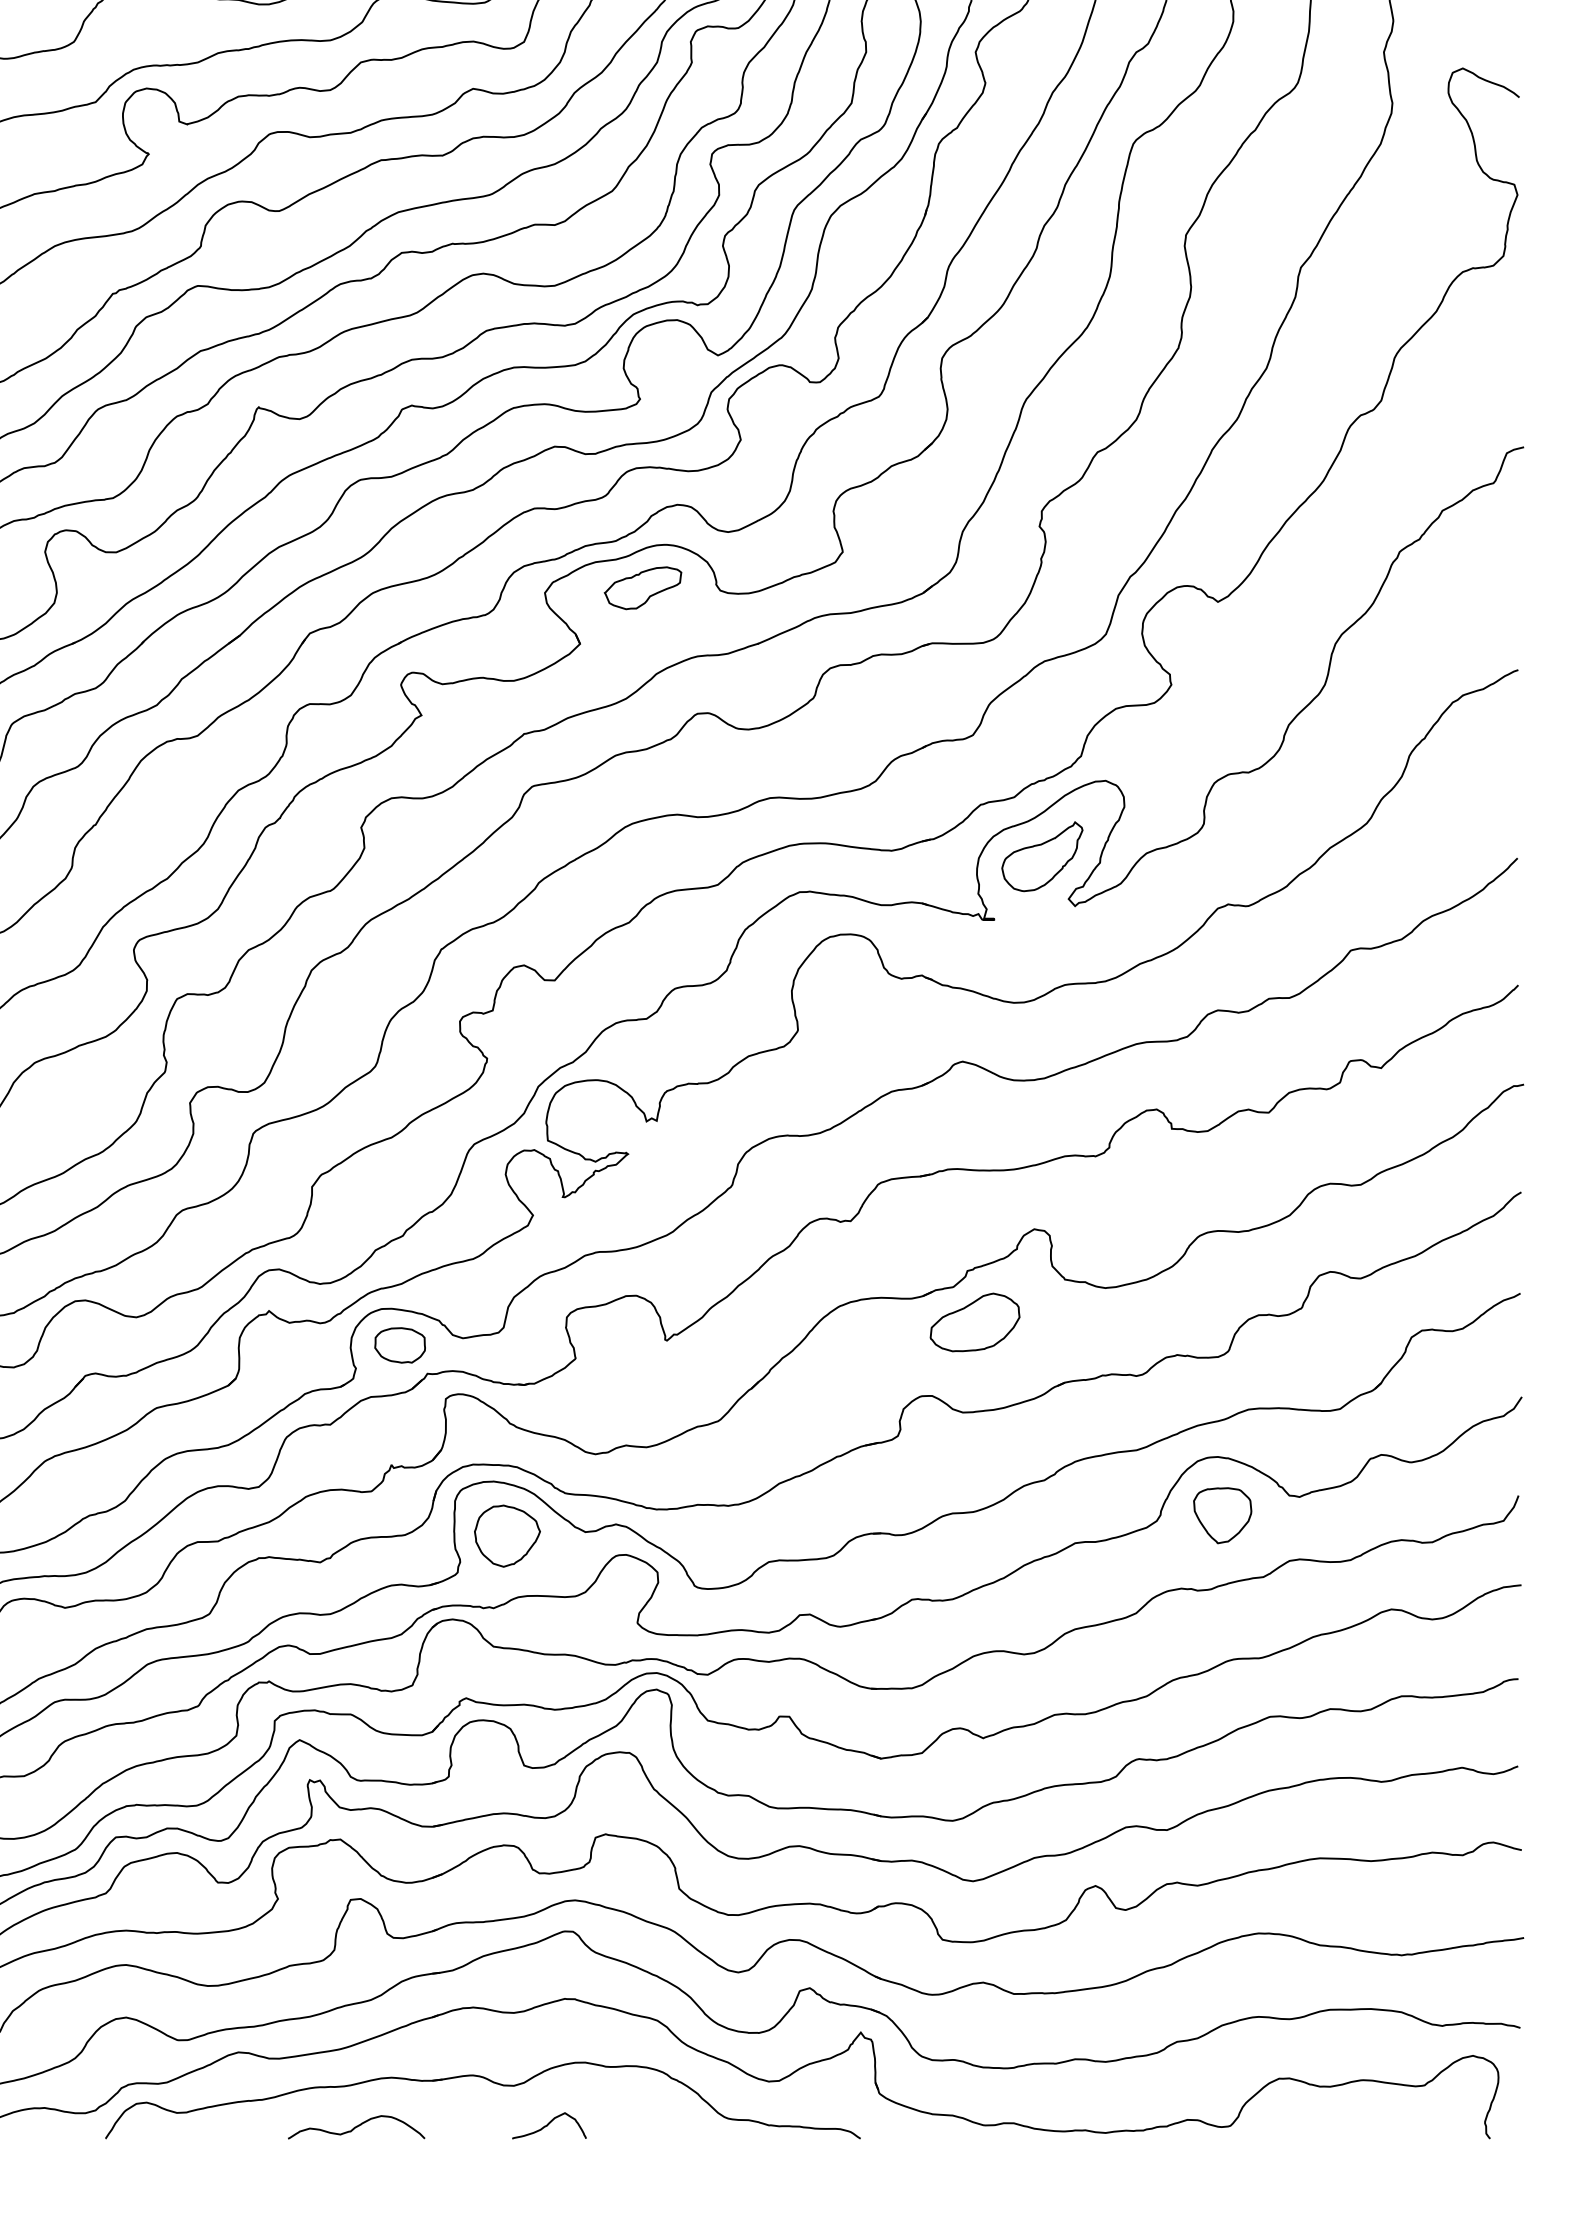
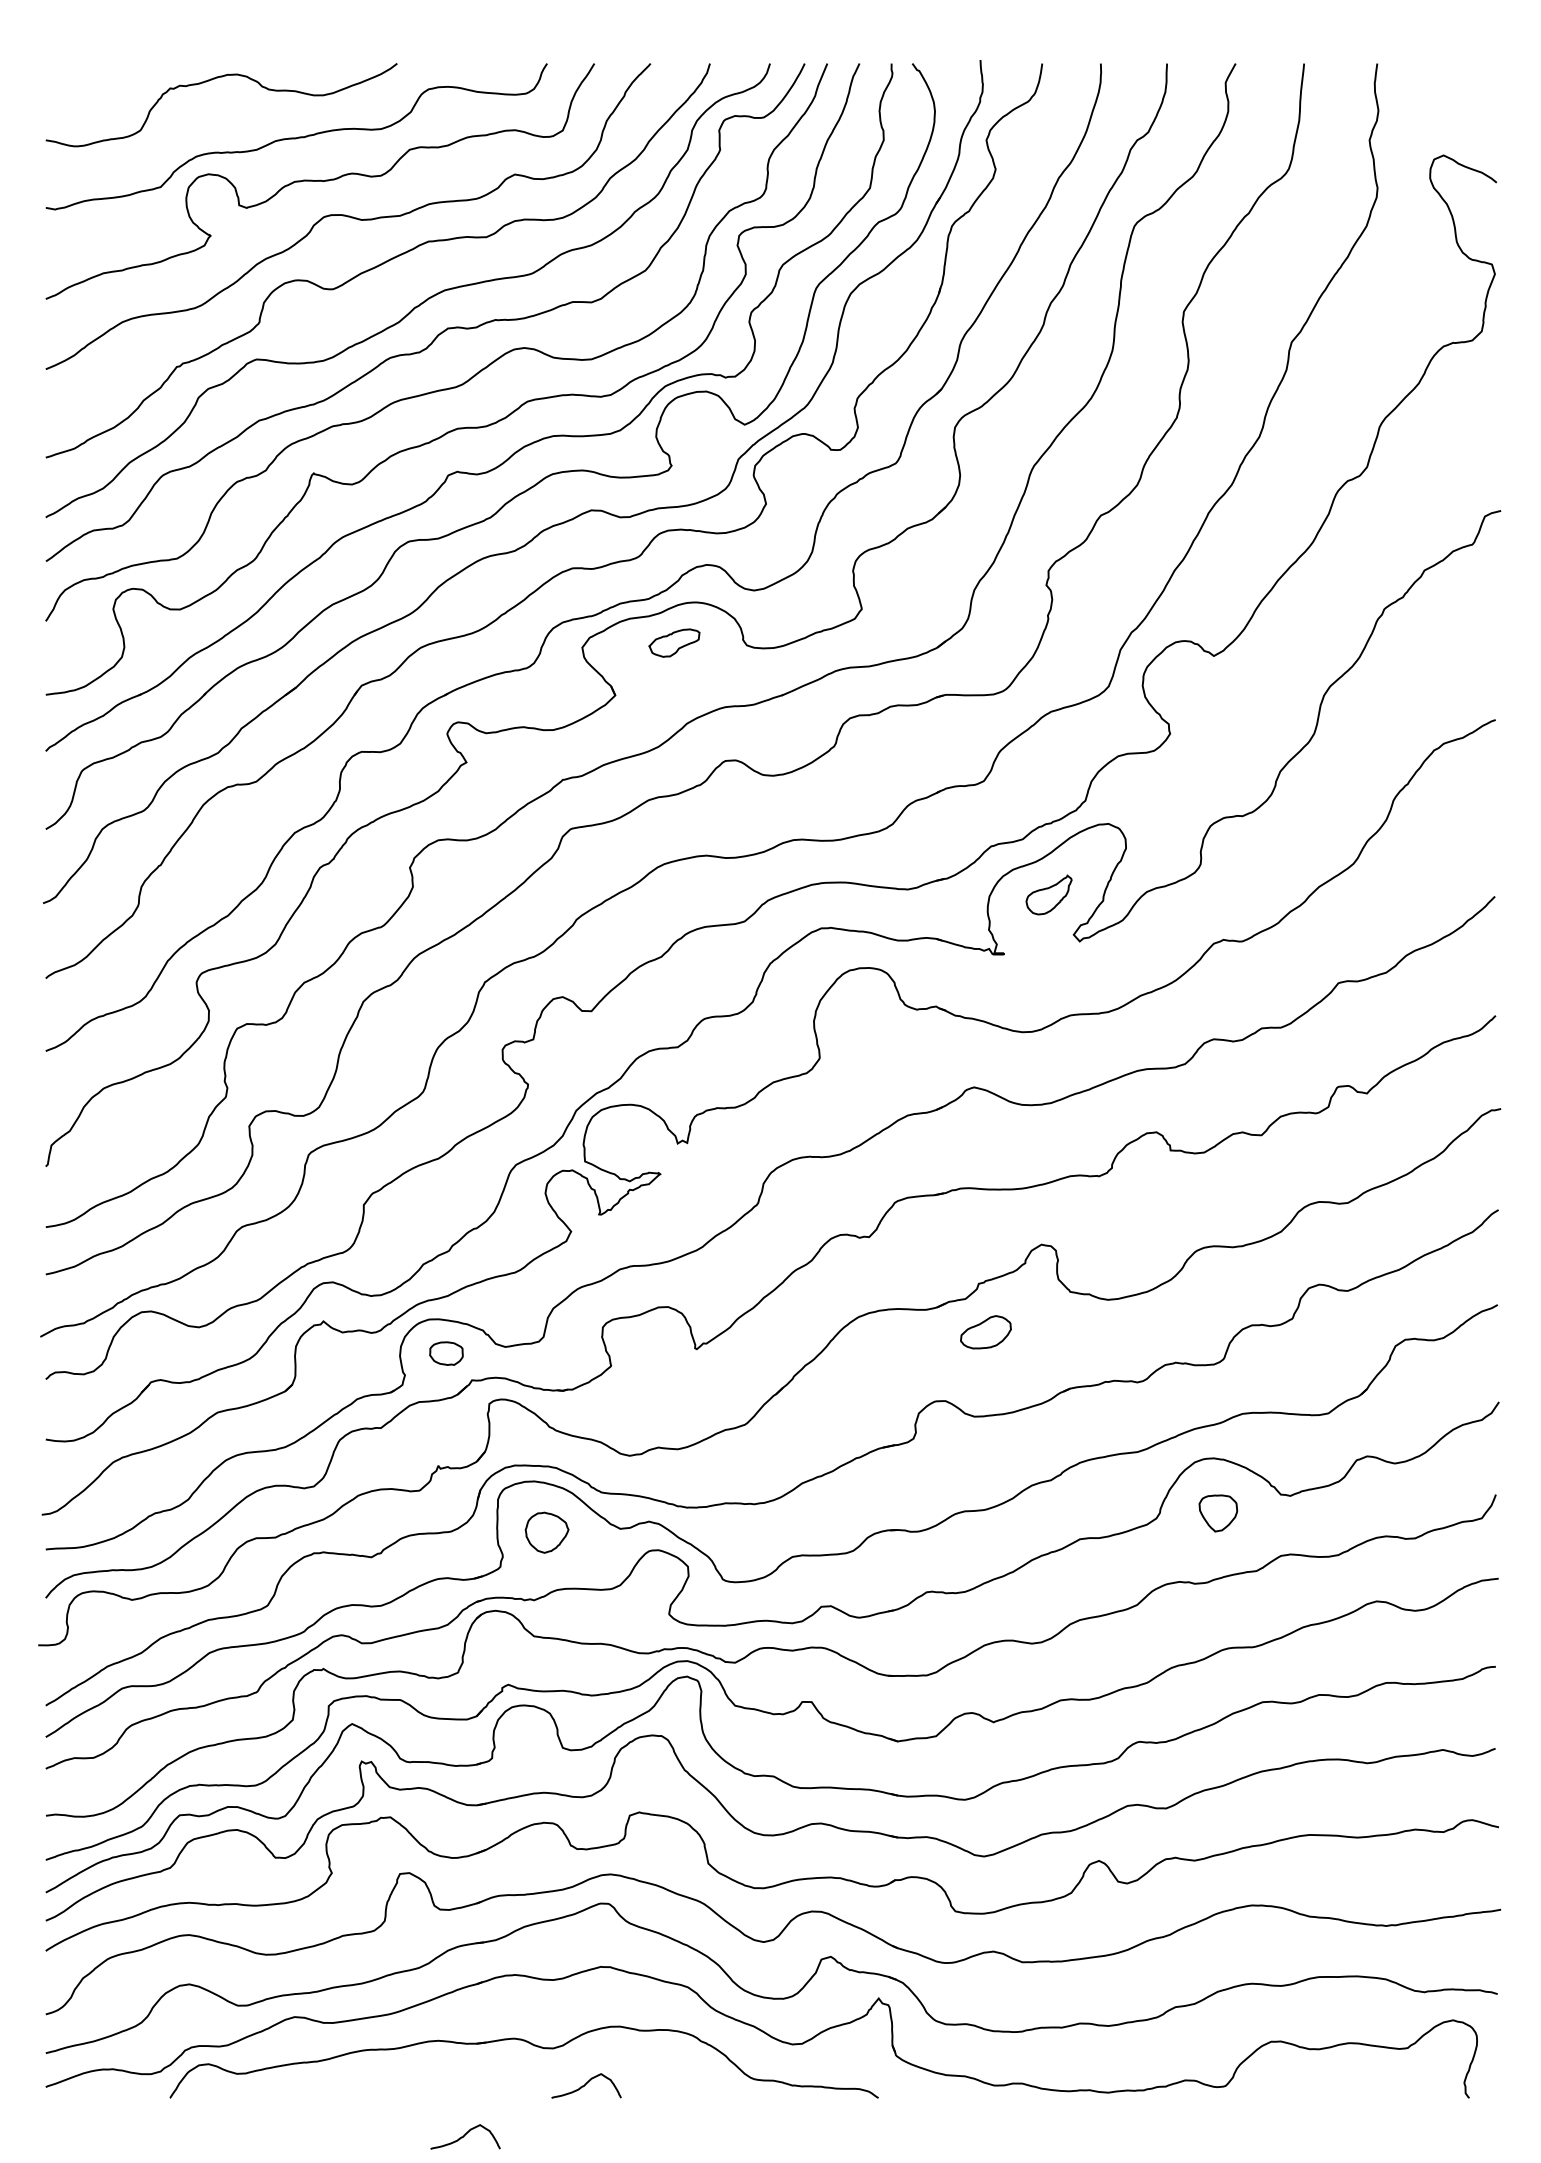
part: (643, 587) -> (674, 642), size x0.7
part: (1041, 856) -> (1048, 894), size x0.6
part: (974, 1322) -> (985, 1332), size x0.6
part: (400, 1345) -> (446, 1353), size x0.7
part: (1222, 1515) -> (1218, 1513), size x0.7
part: (506, 1535) -> (546, 1532), size x0.7
curve: (356, 2127) -> (405, 2087), removed
curve: (420, 2178) -> (465, 2135), added

